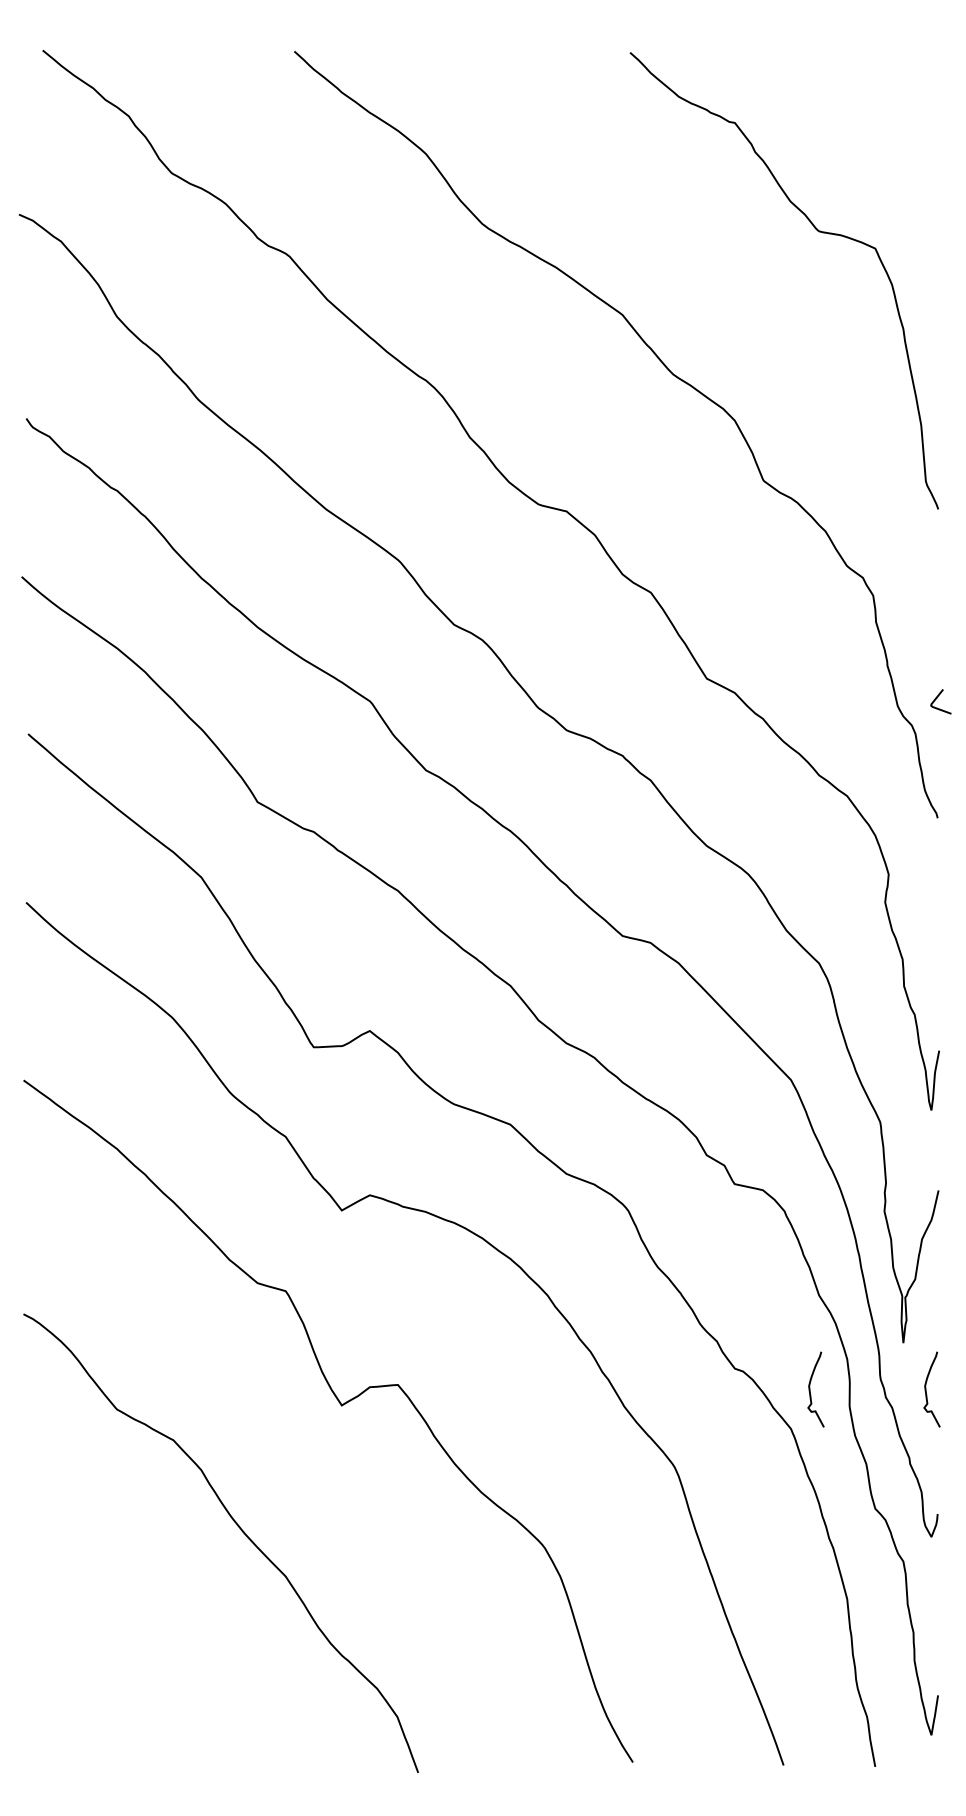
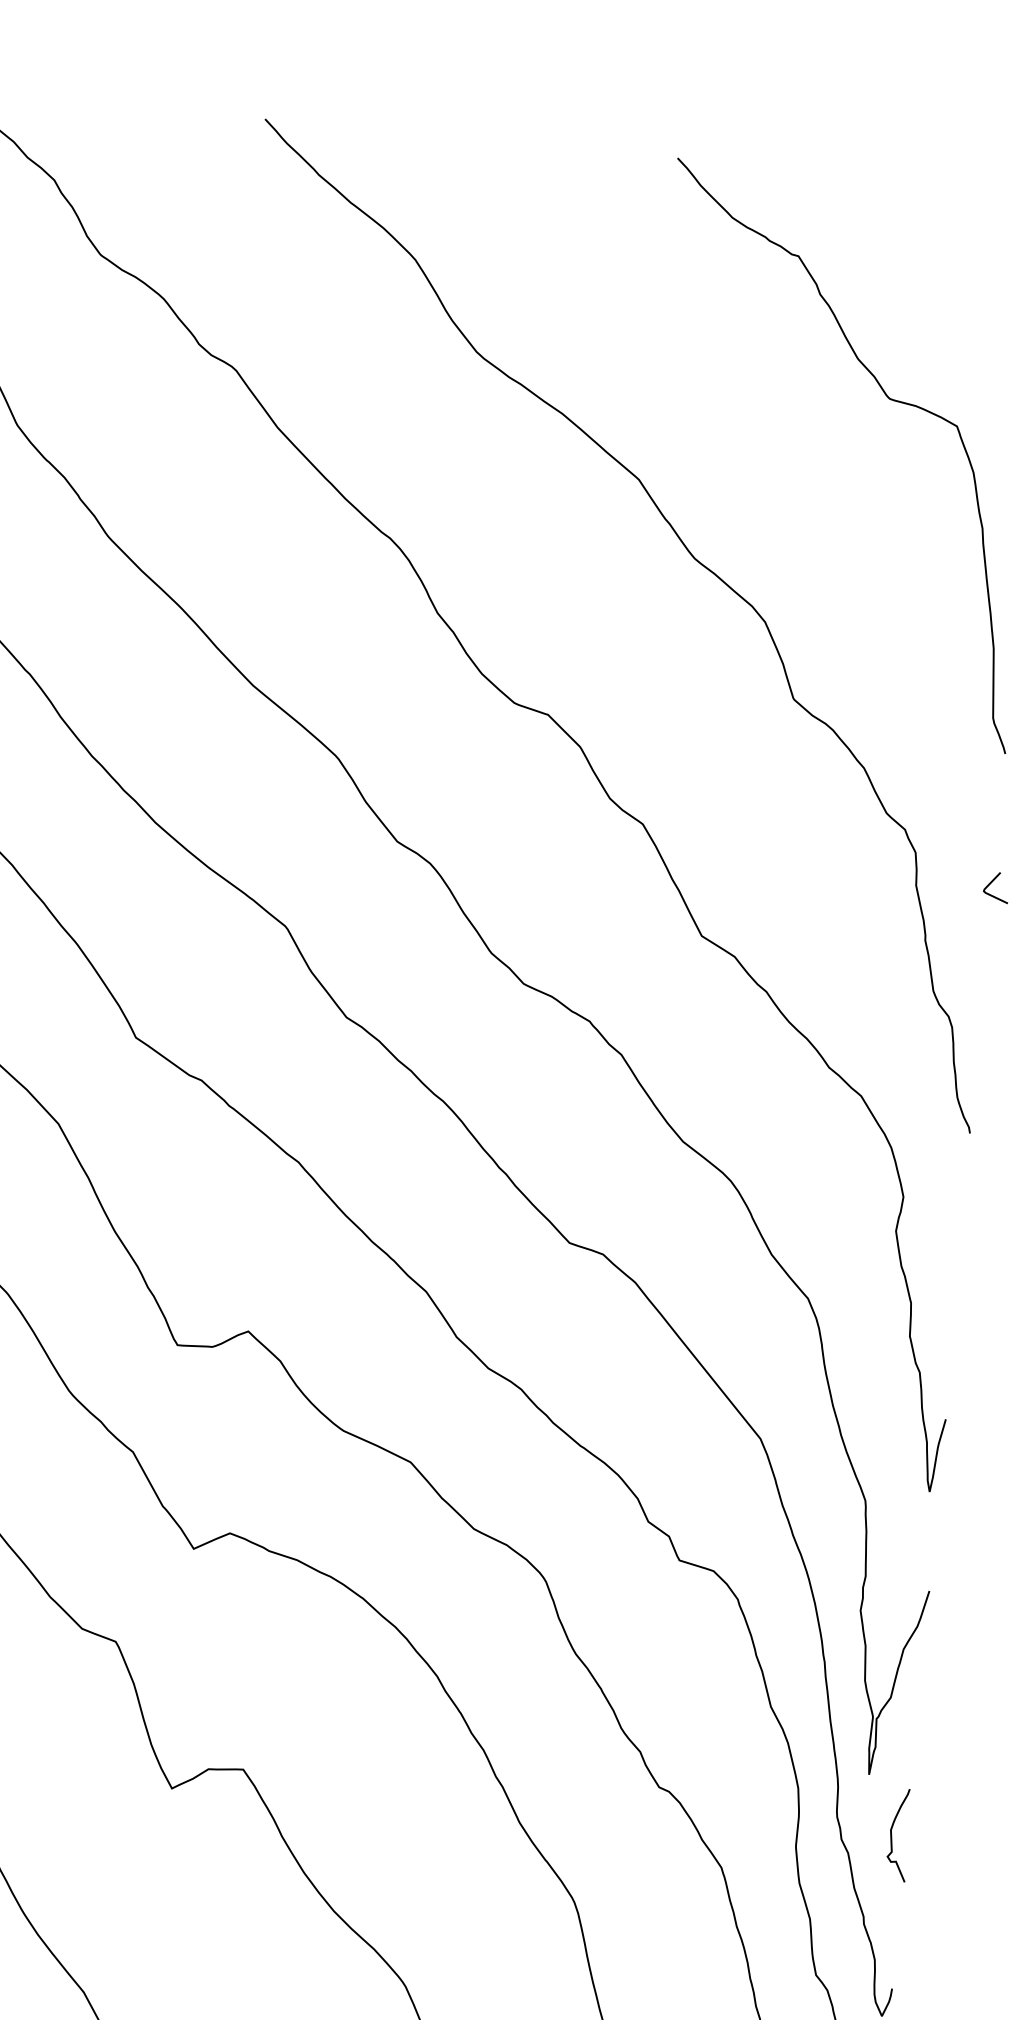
curve: (937, 698) -> (992, 883), moved
curve: (810, 1389) -> (749, 1821), removed

